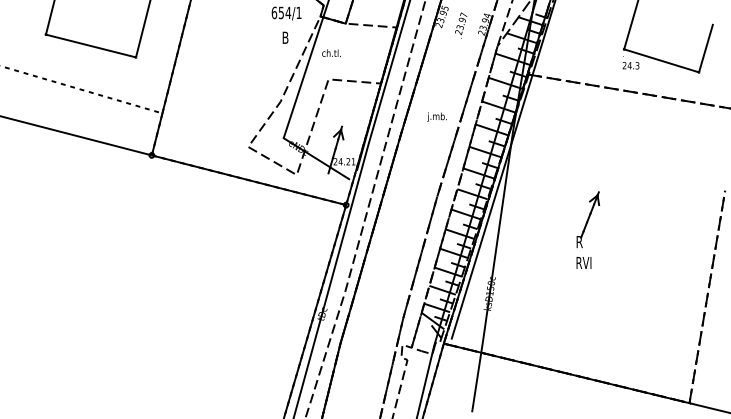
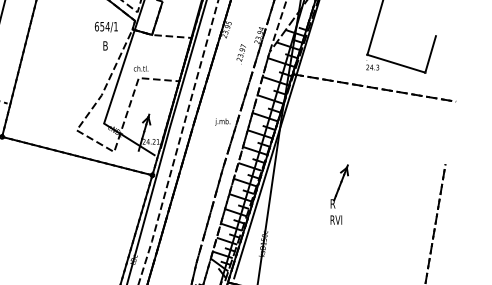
text: (461, 25) -> (241, 54), moved
text: (331, 52) -> (141, 68), moved
text: (436, 116) -> (222, 121), moved

